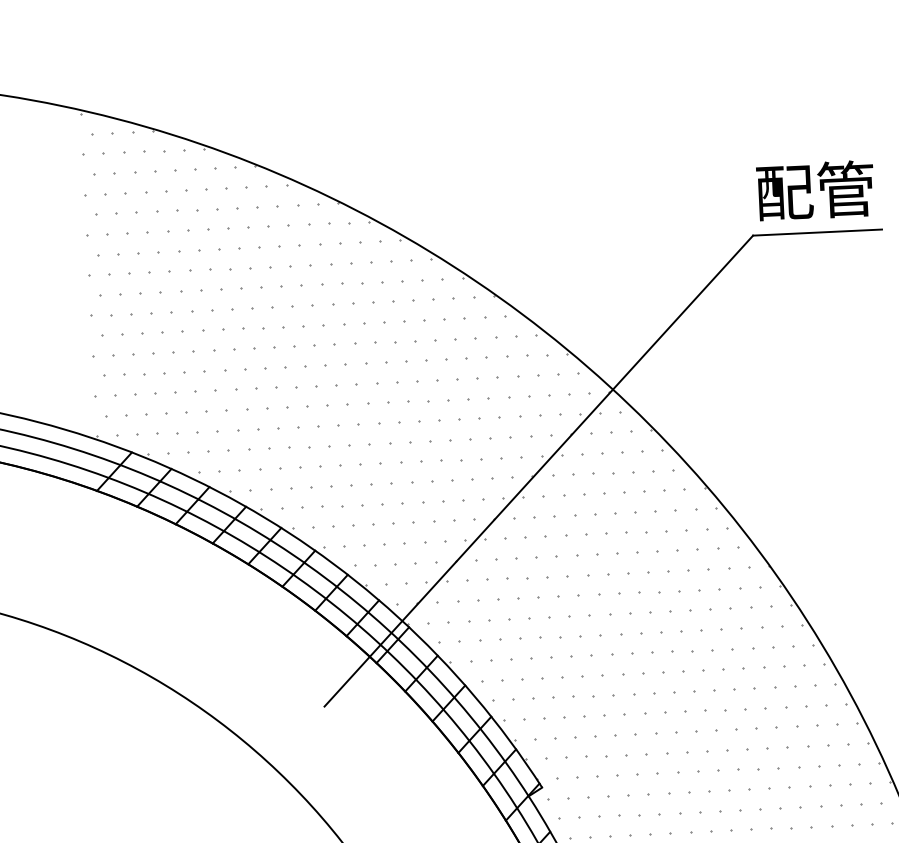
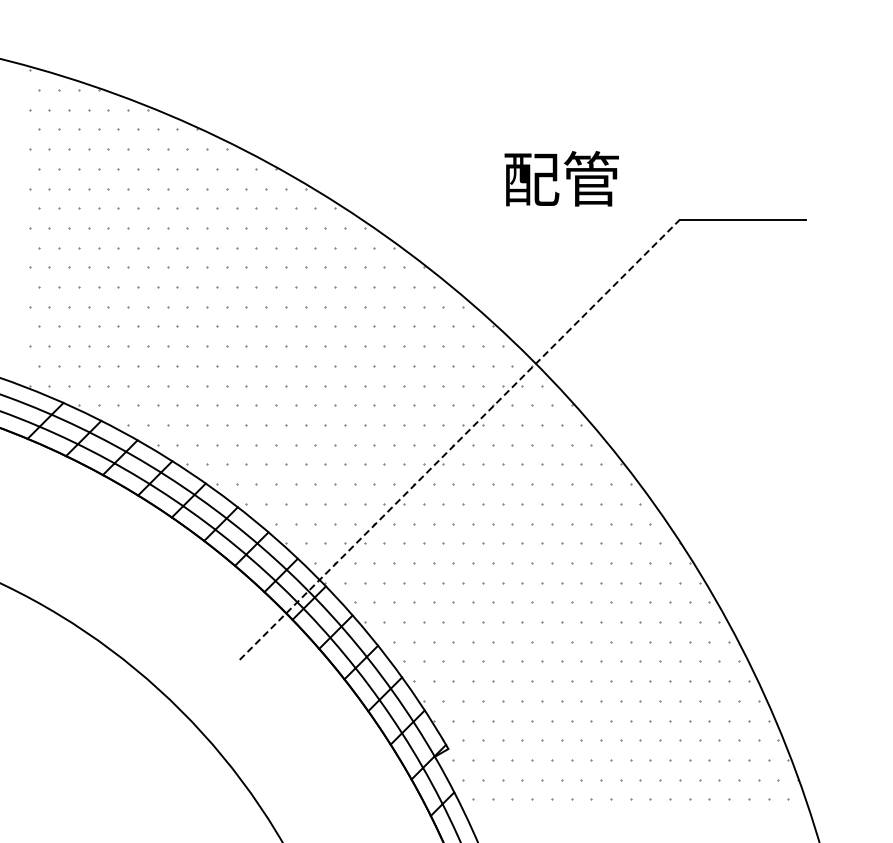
text: (815, 190) -> (561, 178), moved
line: (539, 470) -> (460, 439), solid -> dashed

